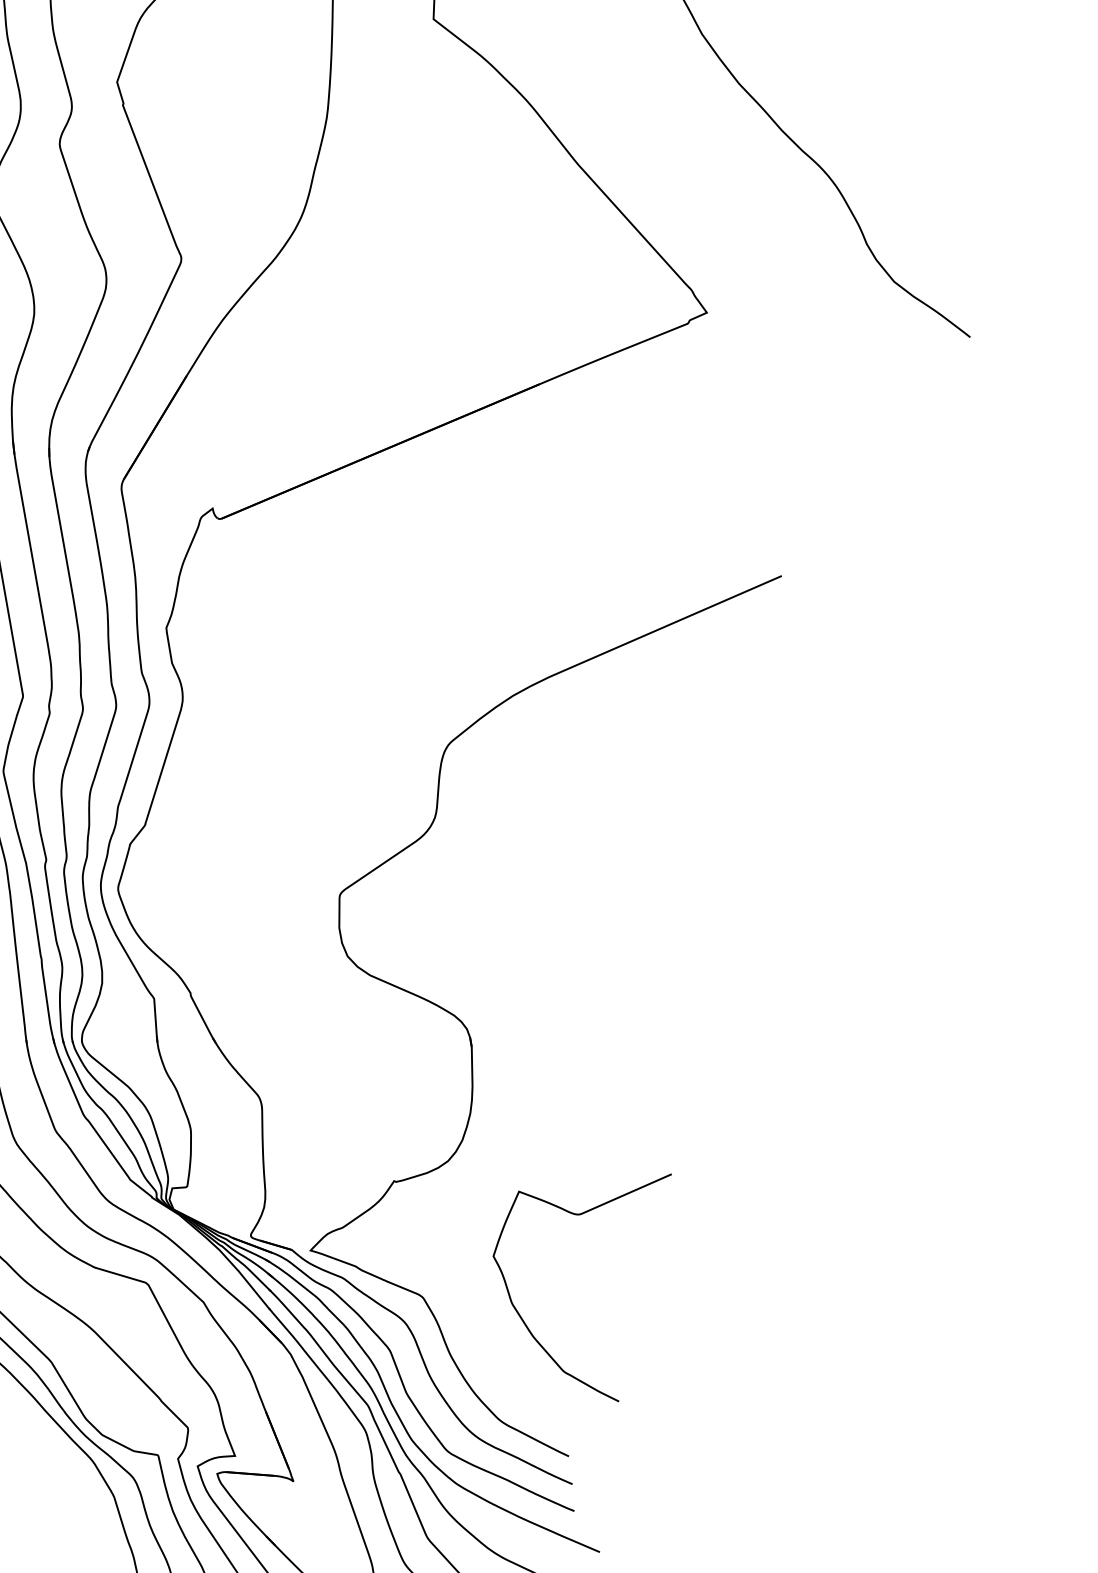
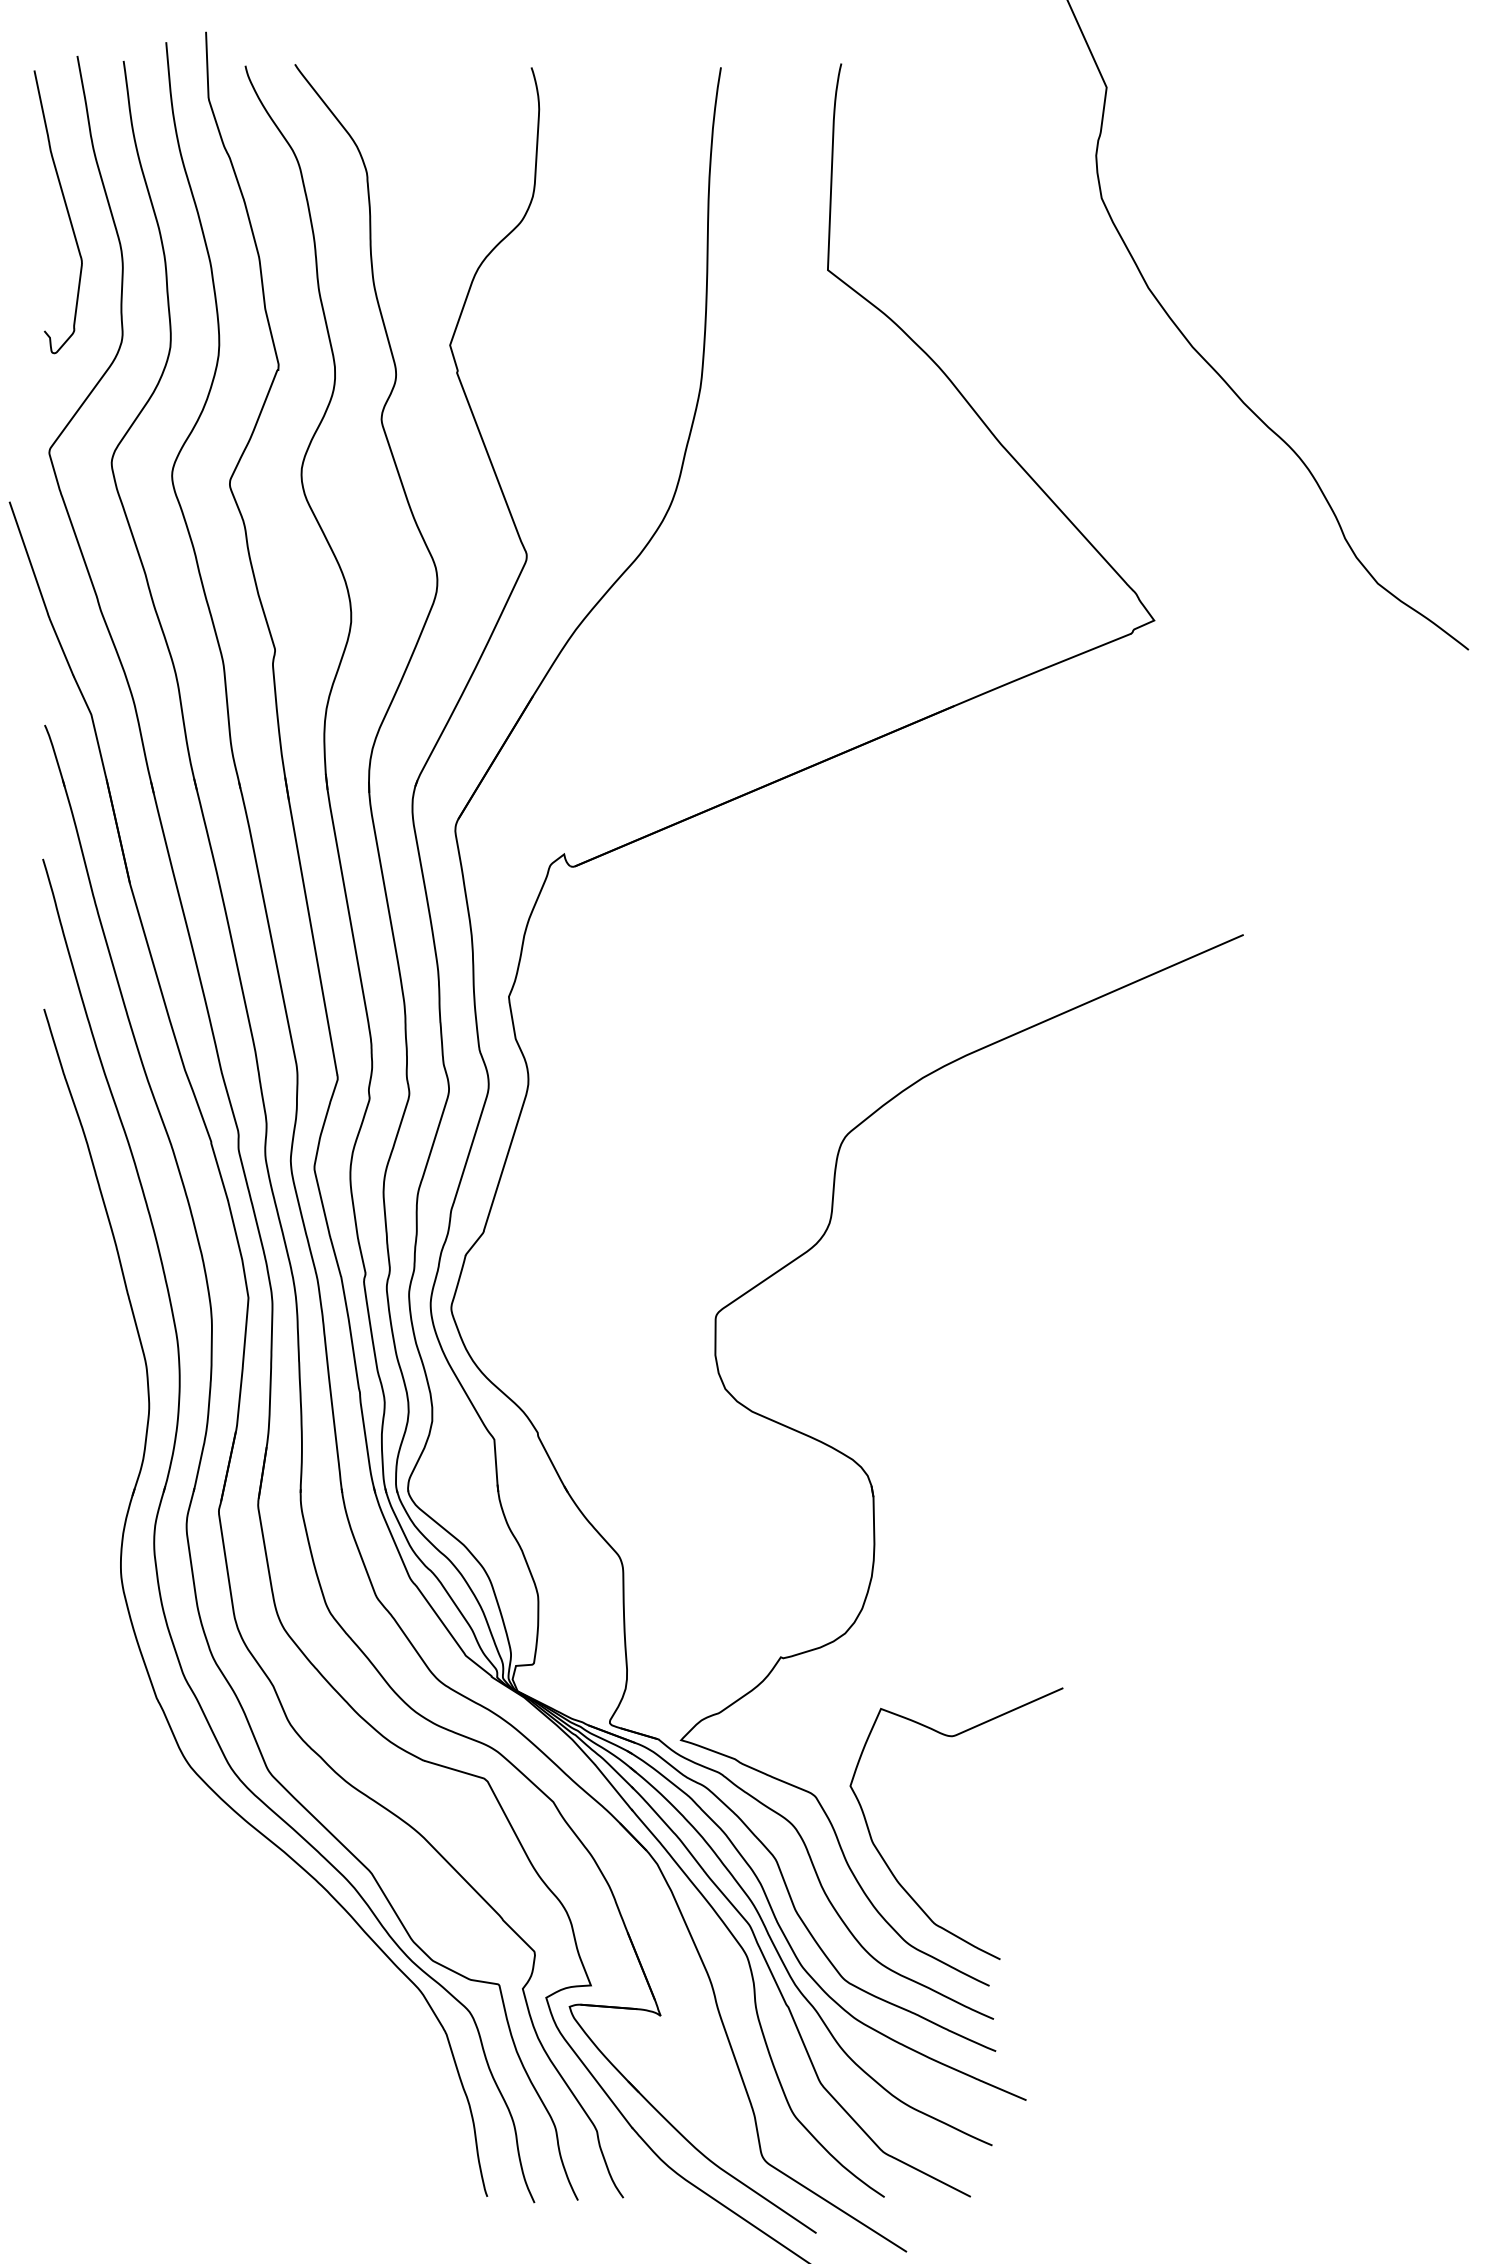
curve: (527, 1325) -> (890, 1868), moved

